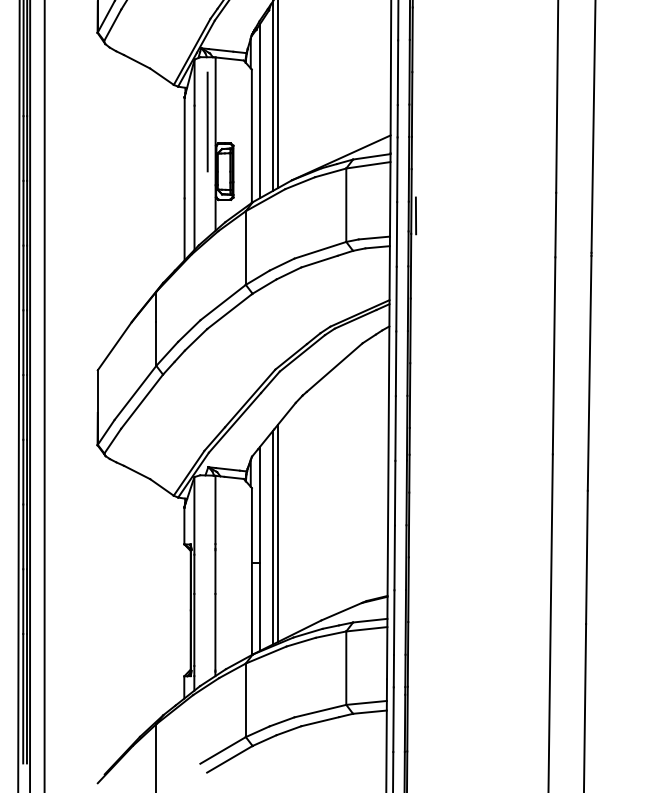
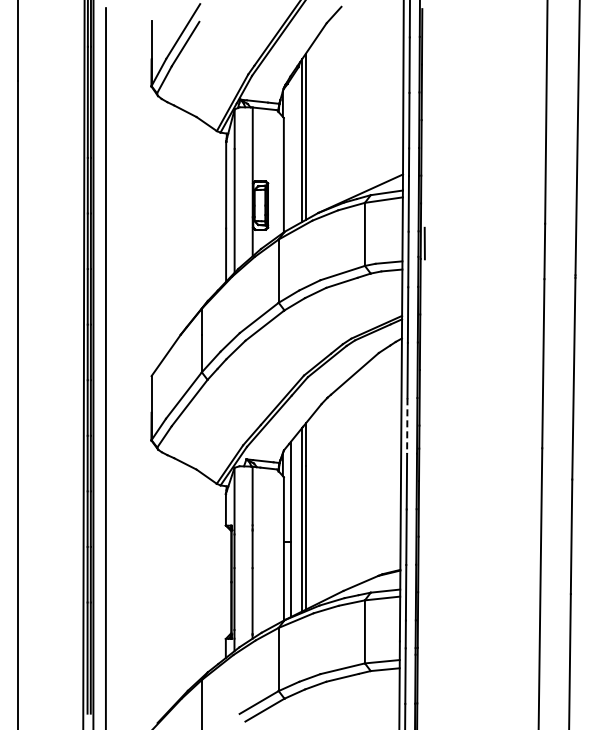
line: (259, 110) -> (290, 153), removed
line: (207, 121) -> (245, 162), removed
line: (395, 428) -> (407, 426), solid -> dashed

